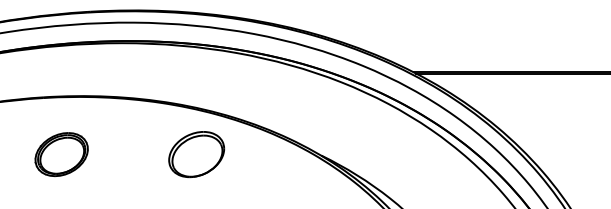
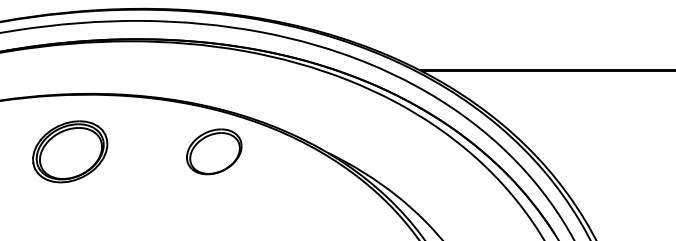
part: (61, 154) -> (70, 151), size x1.43
part: (196, 154) -> (214, 151), moved

